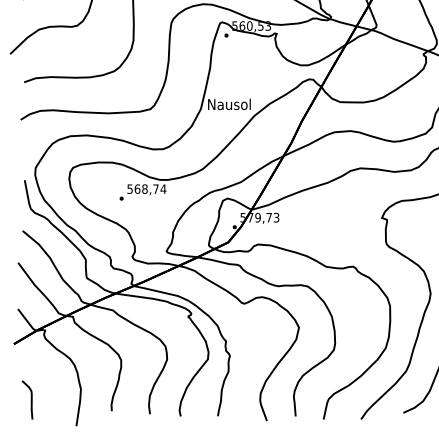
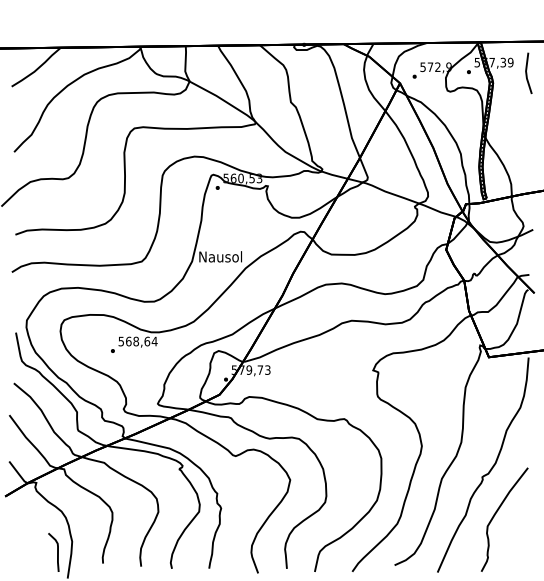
text: (156, 189) -> (147, 341), 568,74 -> 568,64
curve: (31, 400) -> (57, 552), moved

